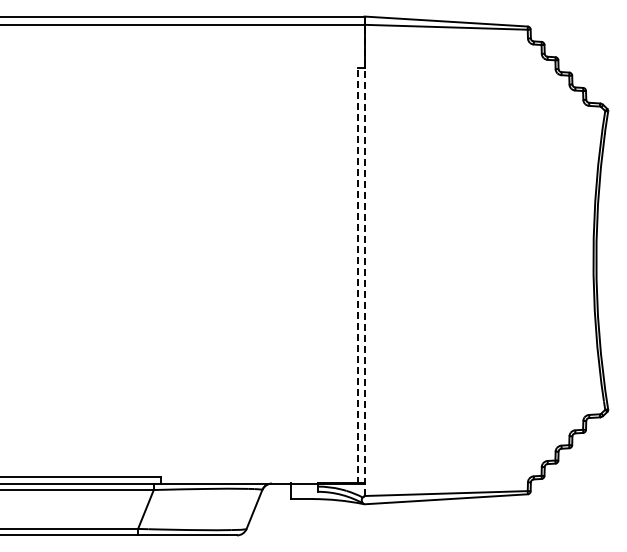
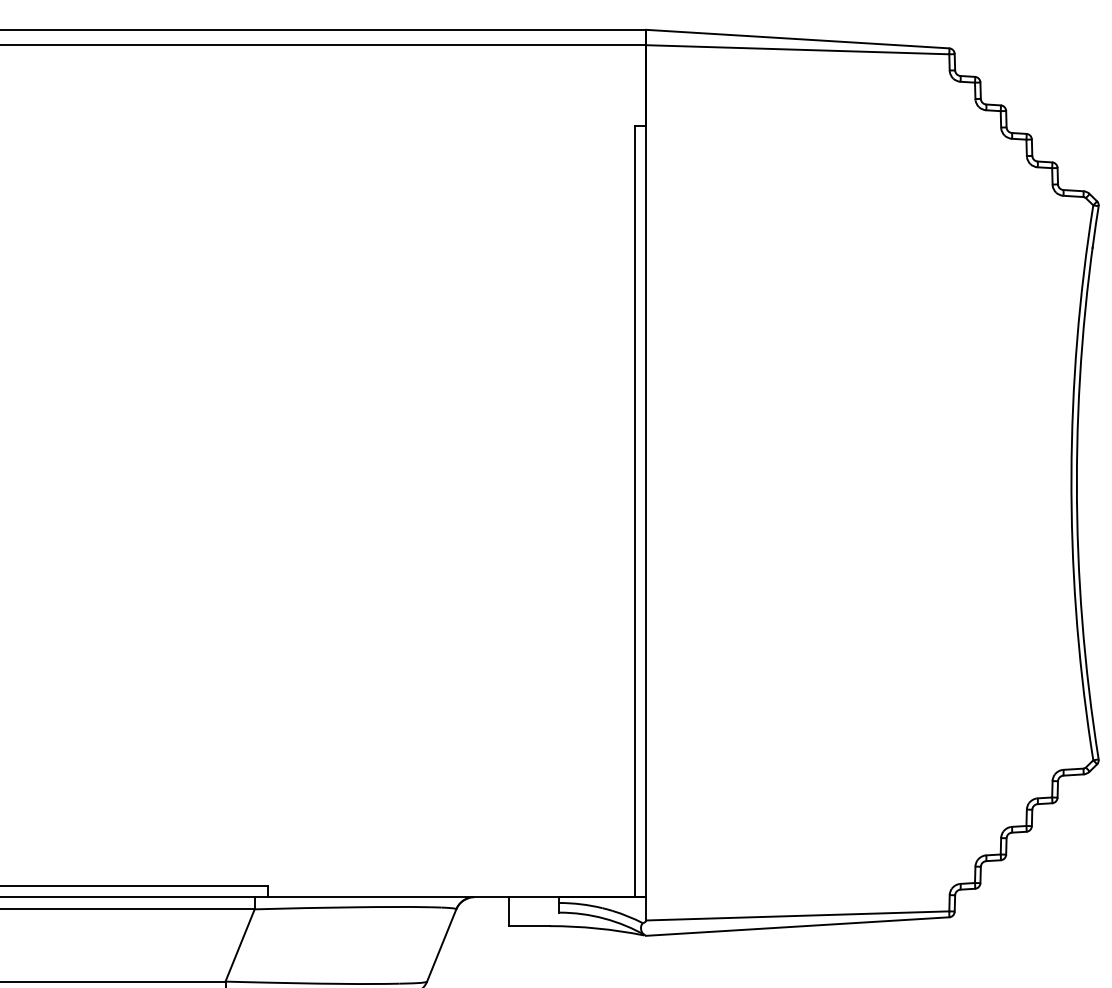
line: (364, 256) -> (646, 475), dashed -> solid
line: (358, 275) -> (634, 510), dashed -> solid

